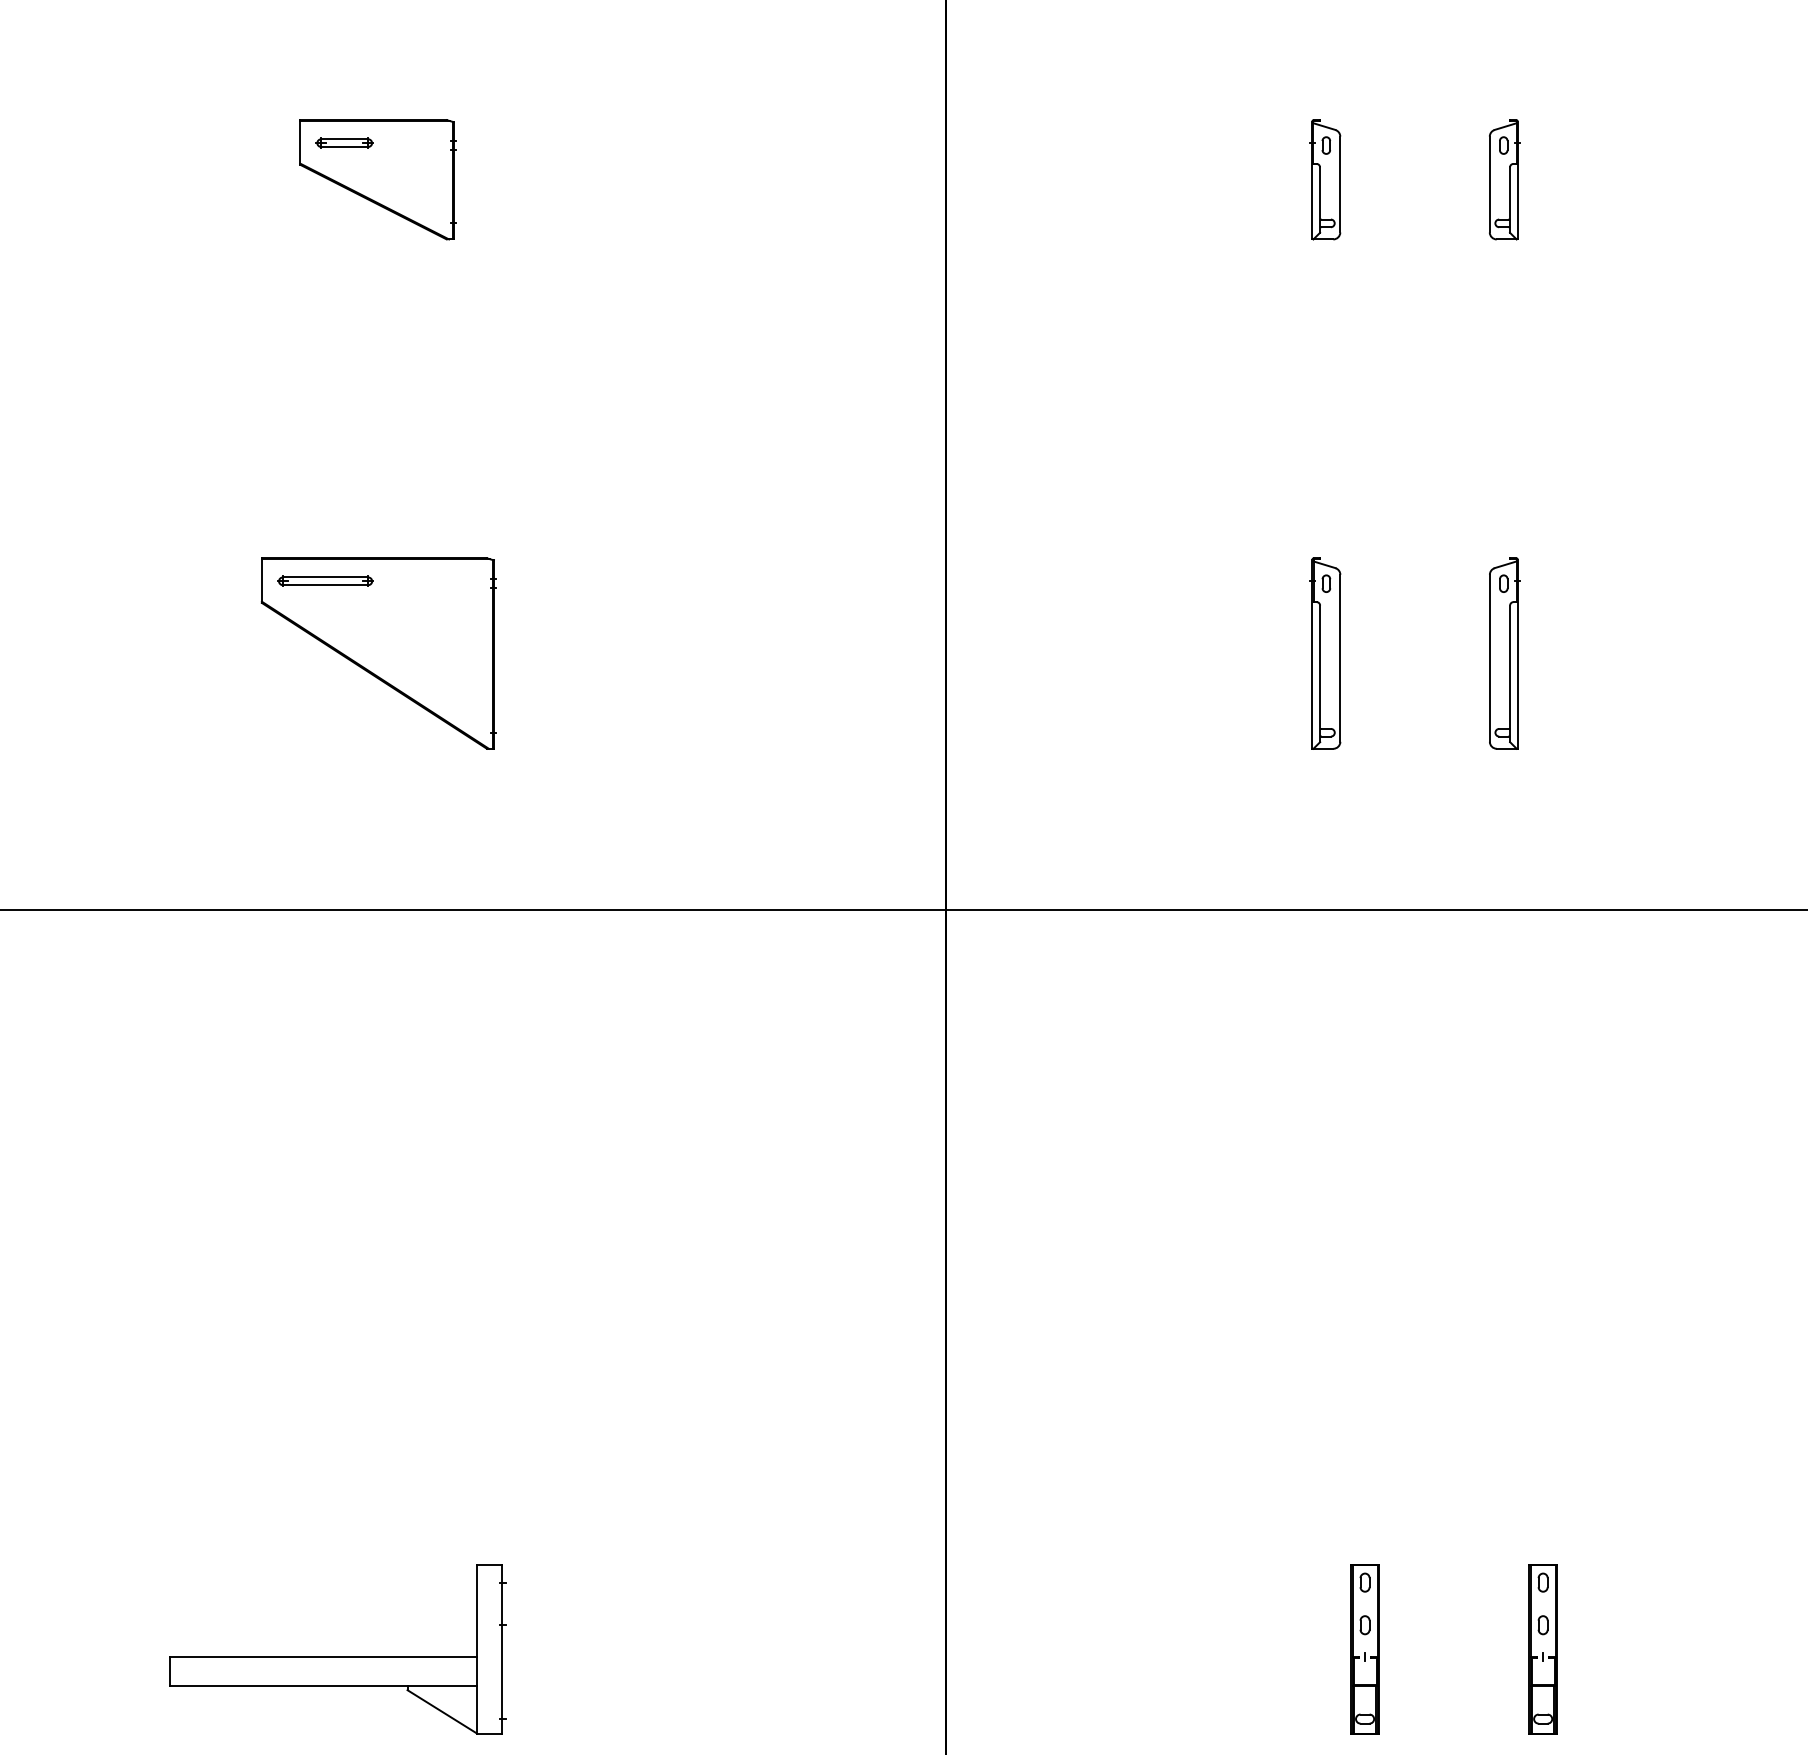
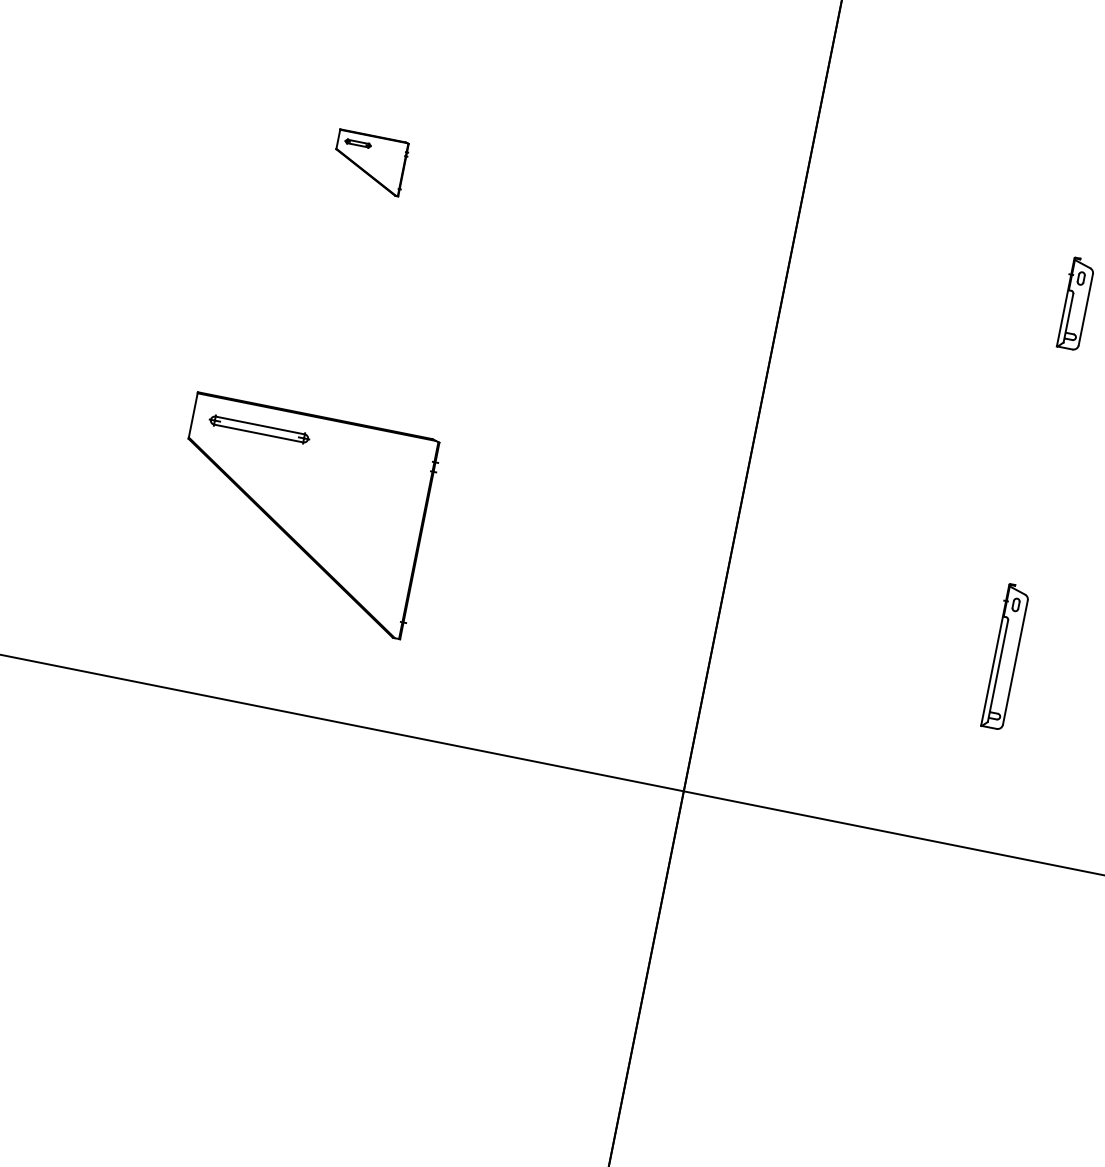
part: (377, 179) -> (369, 162), size x0.6
part: (378, 653) -> (299, 515), size x1.4

